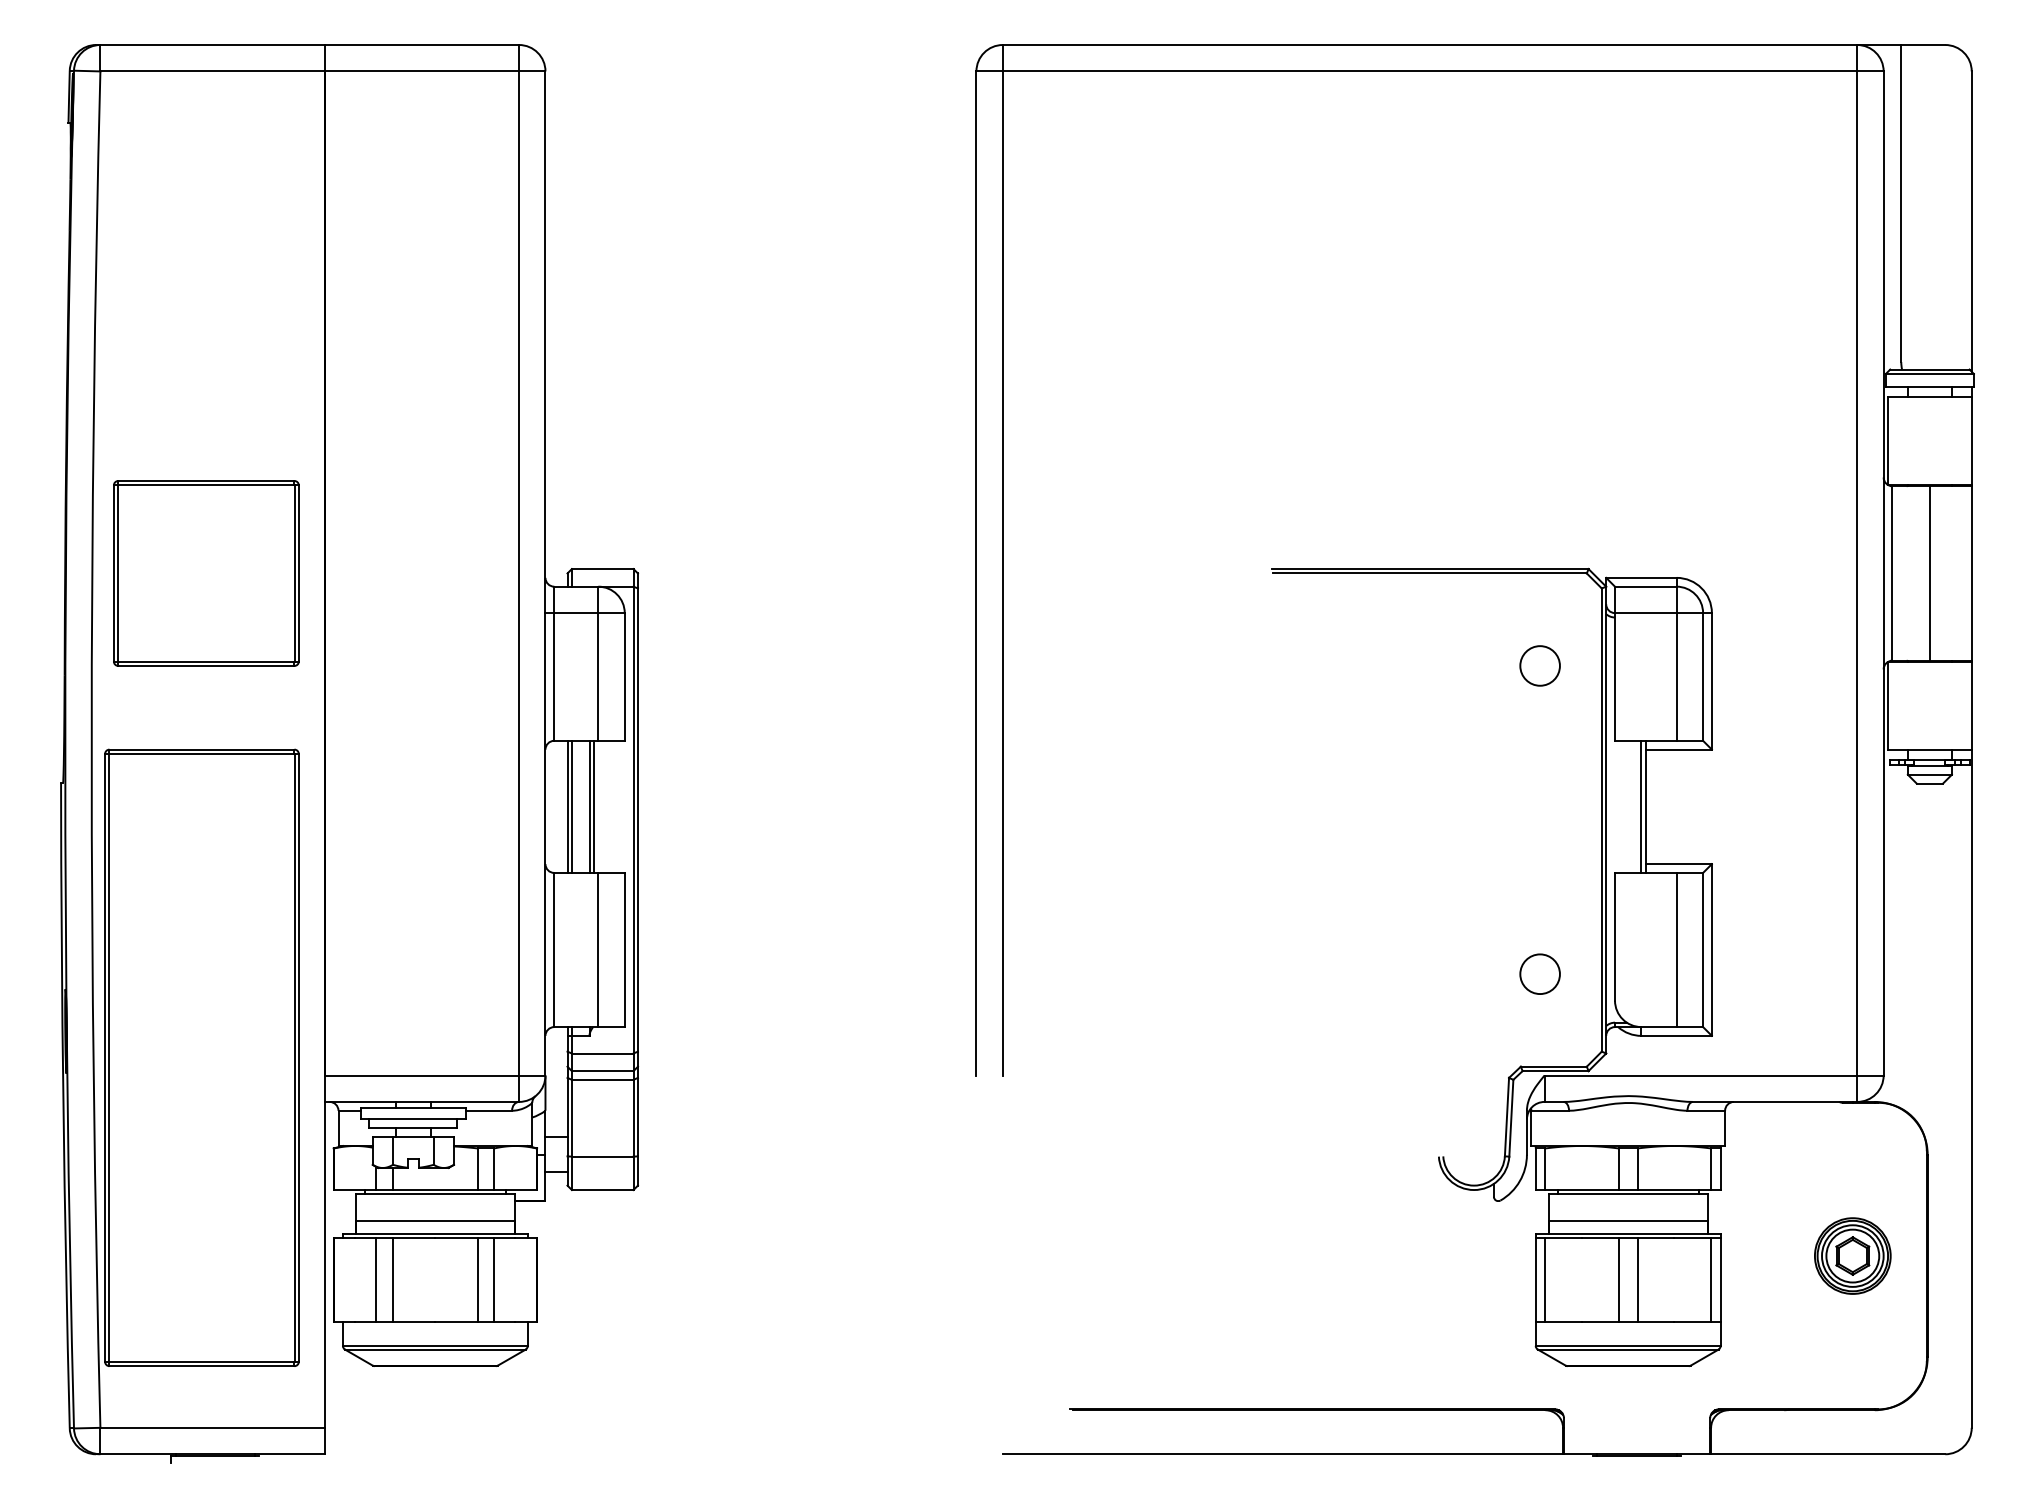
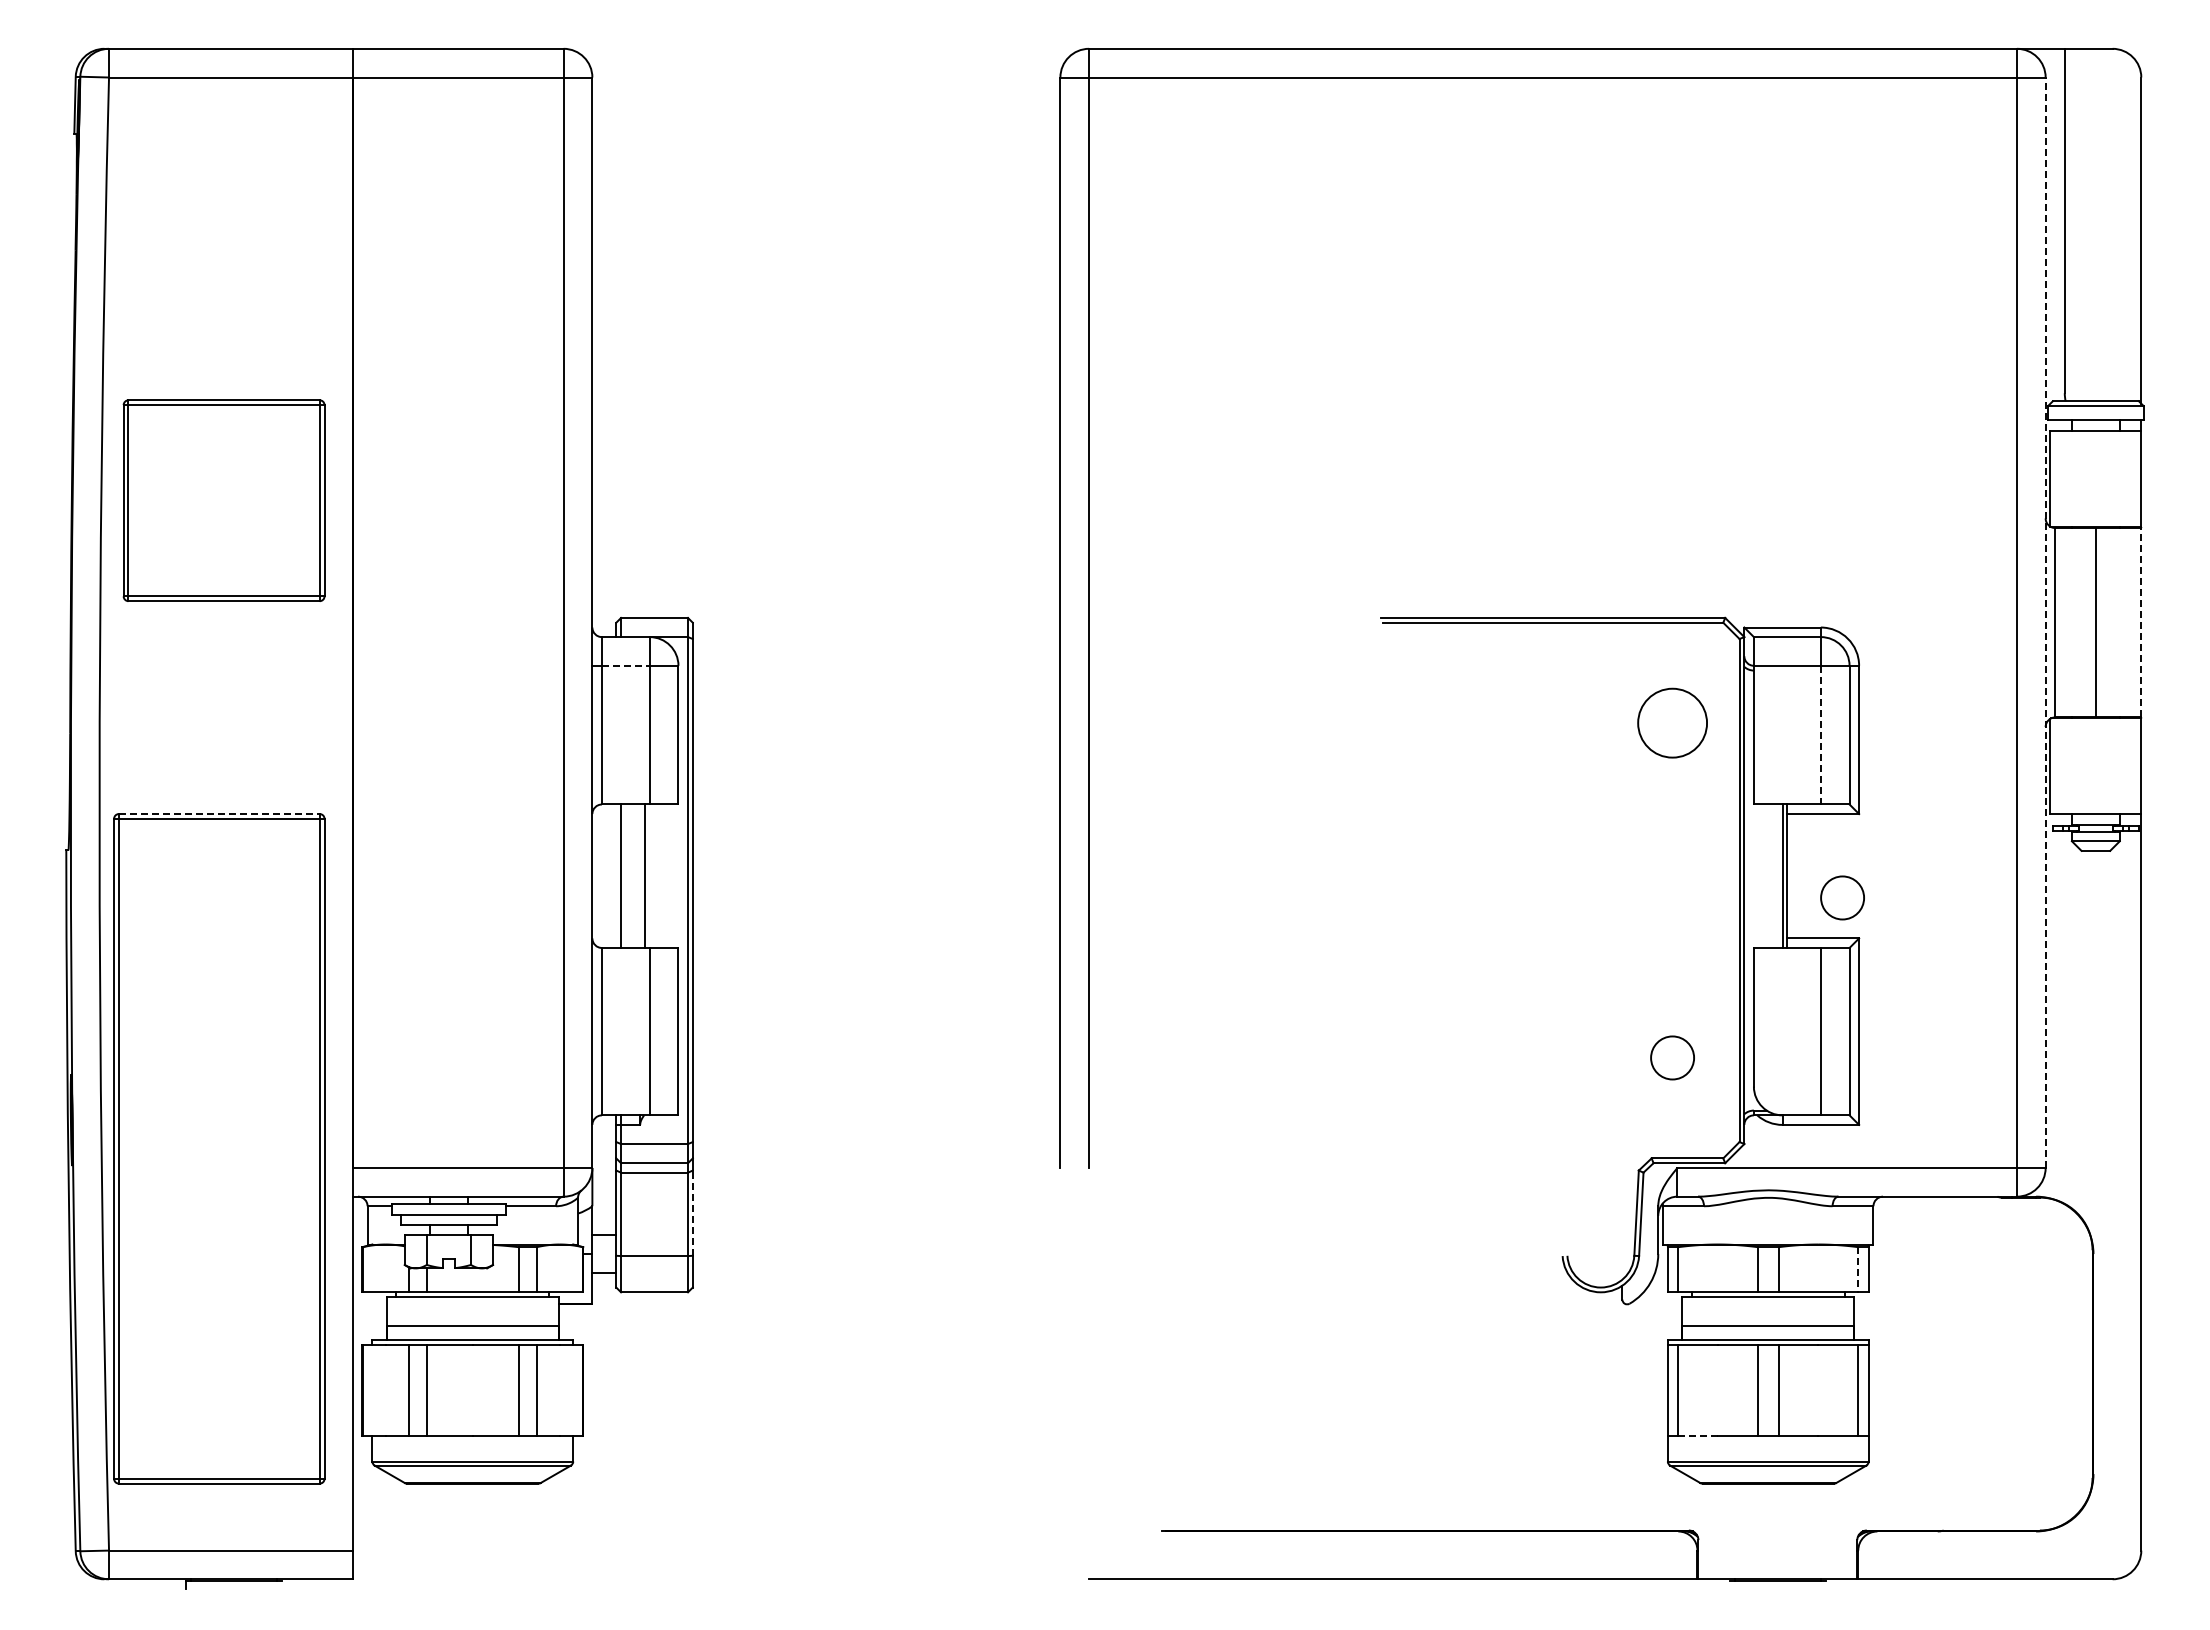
part: (205, 573) -> (223, 500), moved
line: (1883, 573) -> (2045, 622), solid -> dashed
line: (1971, 573) -> (2141, 622), solid -> dashed
line: (575, 612) -> (625, 665), solid -> dashed
circle: (1540, 665) -> (1672, 722), size x1.6
line: (1676, 677) -> (1820, 735), solid -> dashed
line: (202, 750) -> (219, 814), solid -> dashed
line: (567, 806) -> (616, 875), removed
line: (589, 806) -> (640, 875), removed
circle: (1696, 826) -> (1842, 897), added
line: (637, 1117) -> (692, 1213), solid -> dashed
line: (1711, 1169) -> (1858, 1269), solid -> dashed
part: (1853, 1256) -> (2012, 1364), removed
line: (1563, 1321) -> (1698, 1435), solid -> dashed

